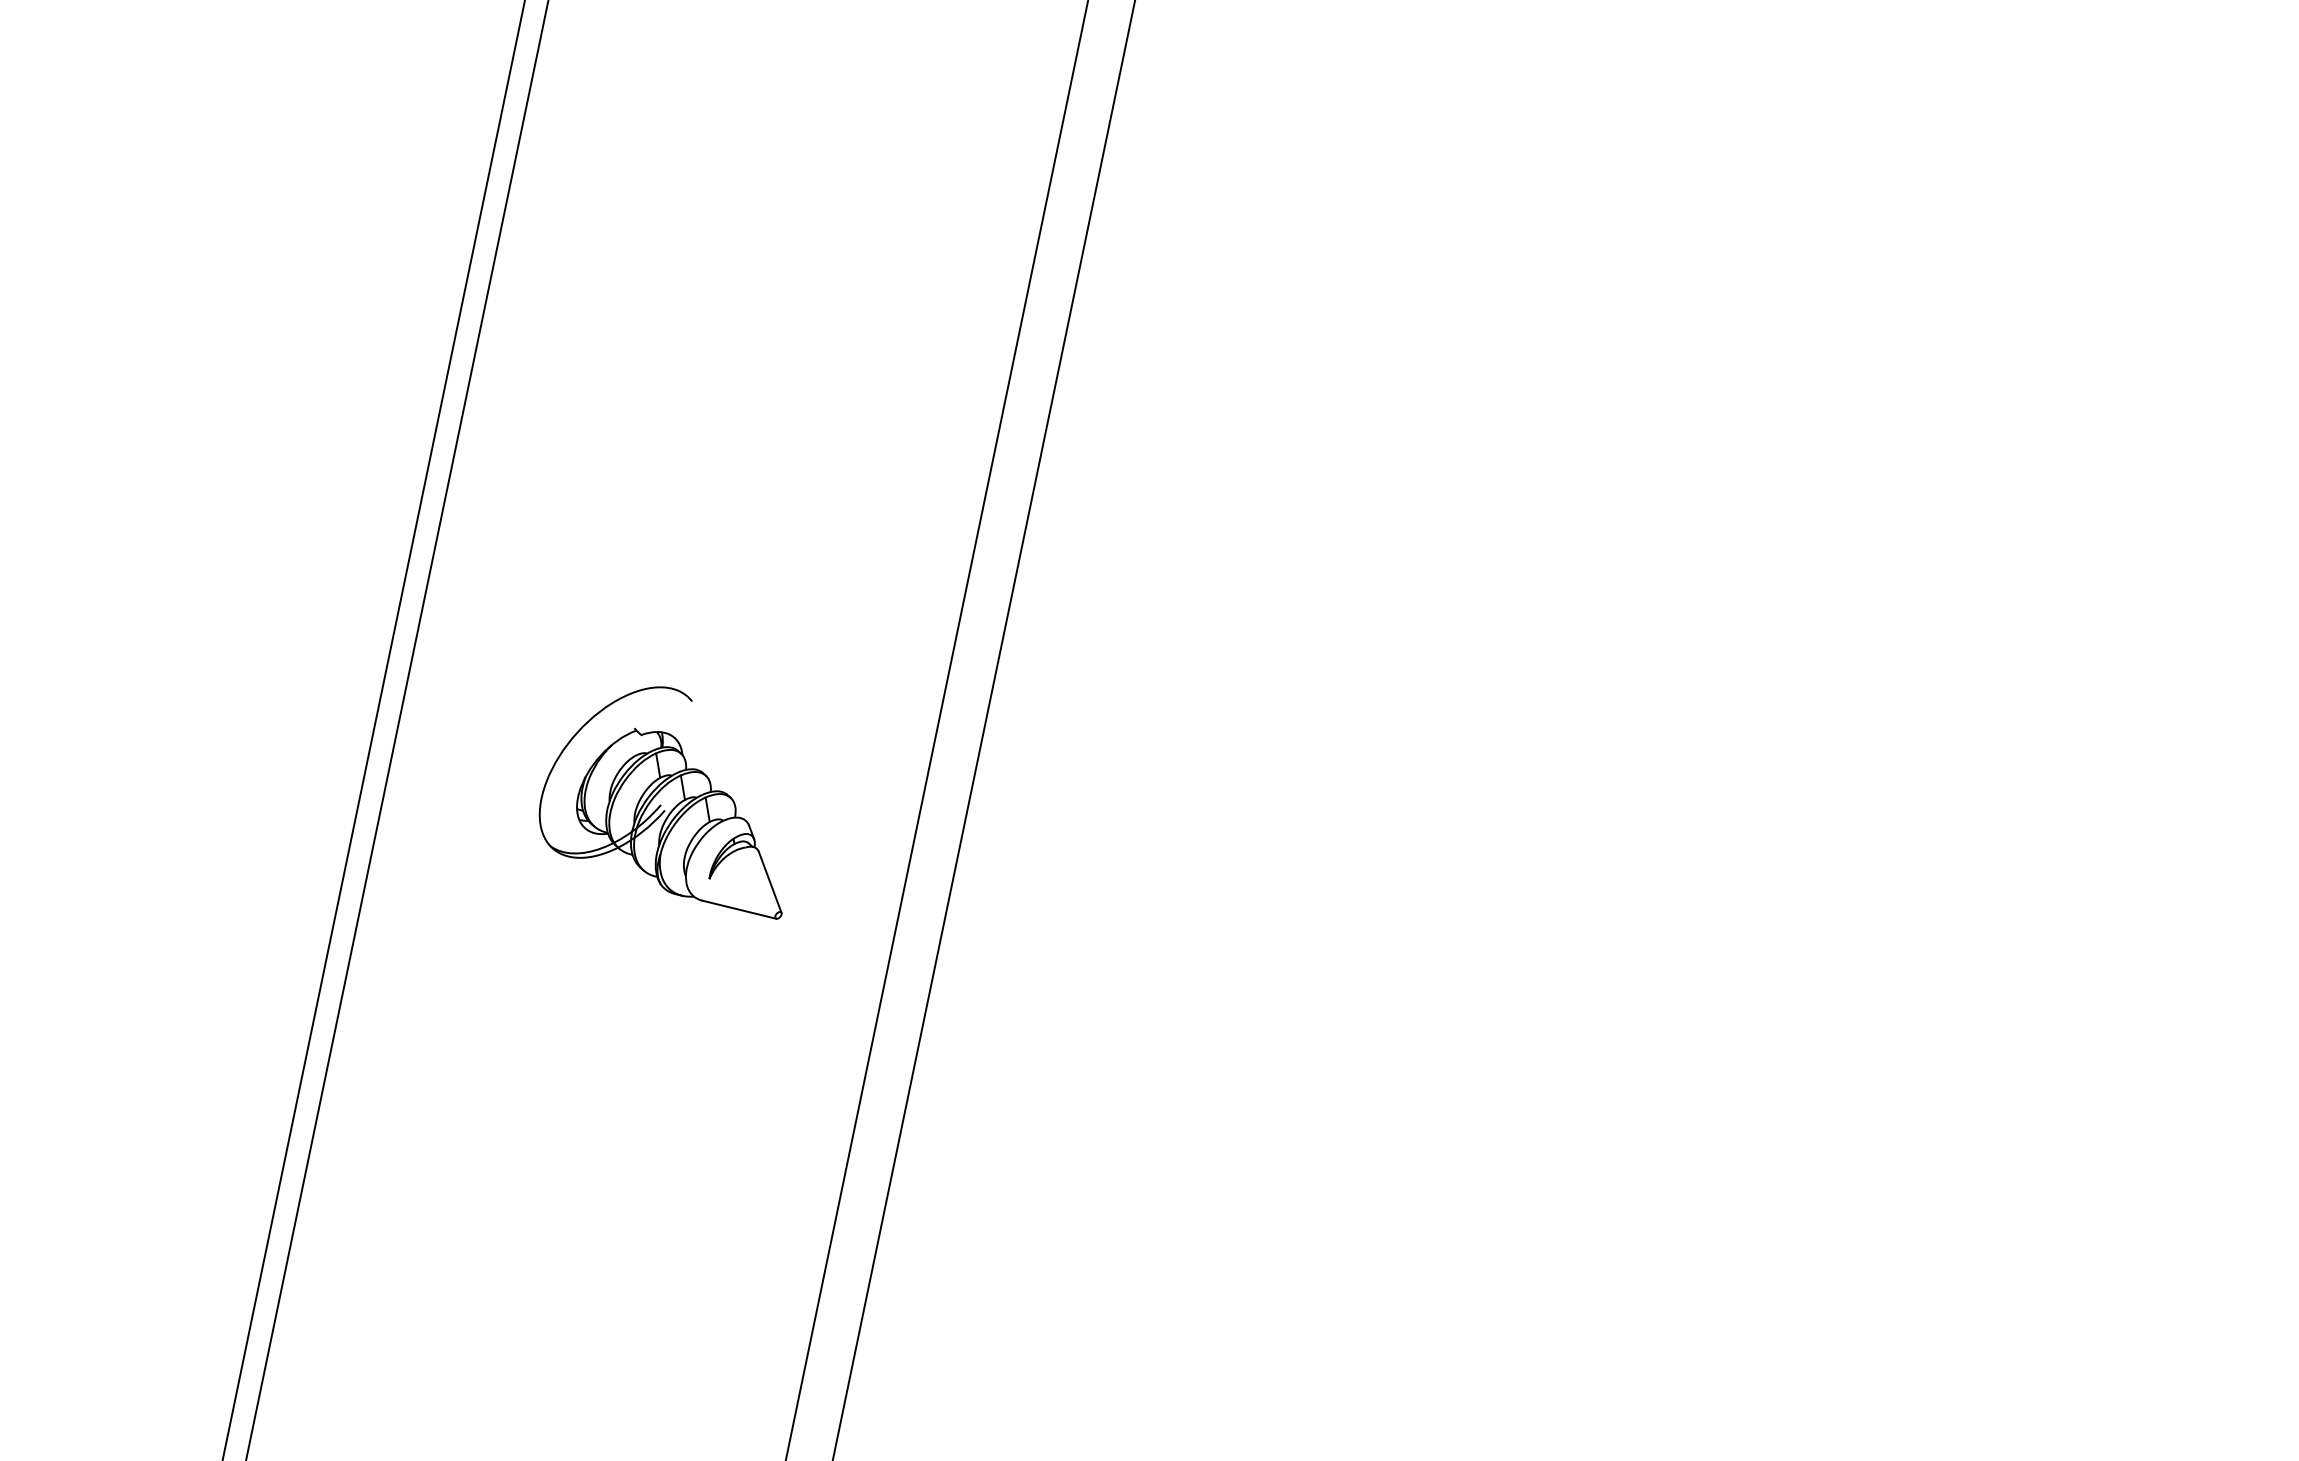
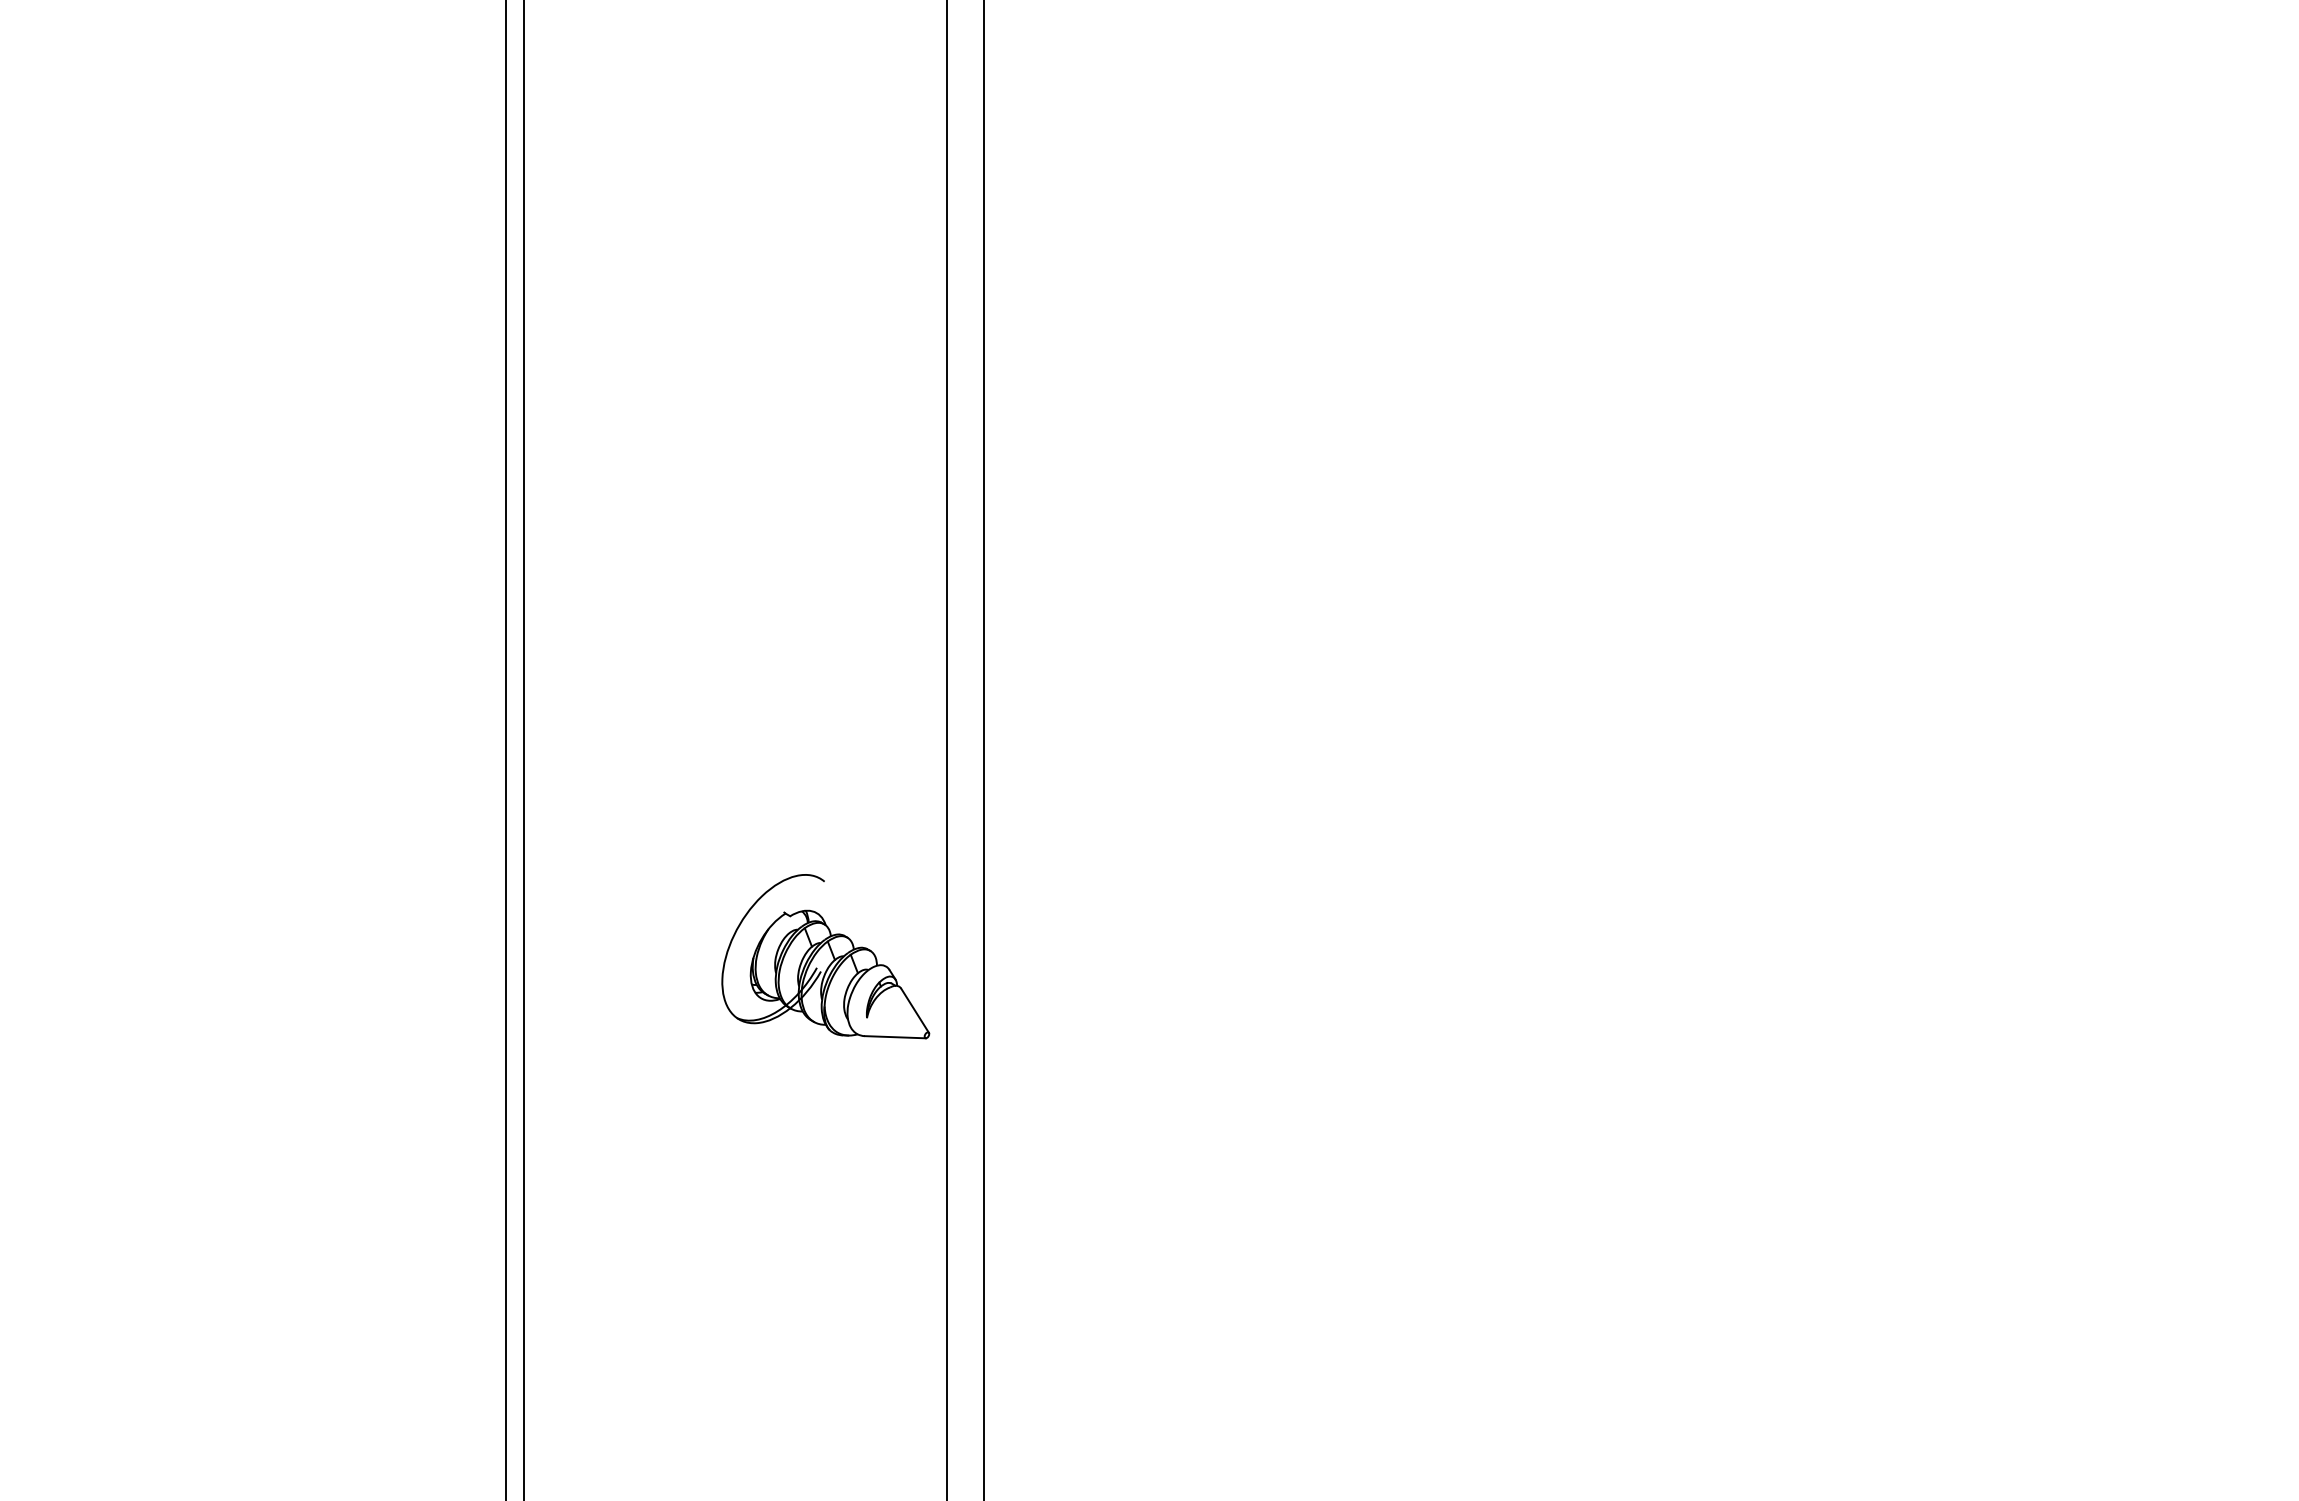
part: (674, 793) -> (825, 956), moved

